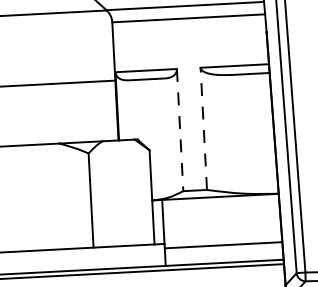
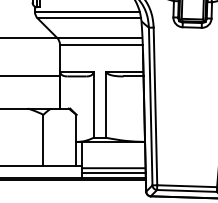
line: (203, 128) -> (106, 104), dashed -> solid
line: (180, 131) -> (93, 105), dashed -> solid
line: (223, 253) -> (113, 172), added

